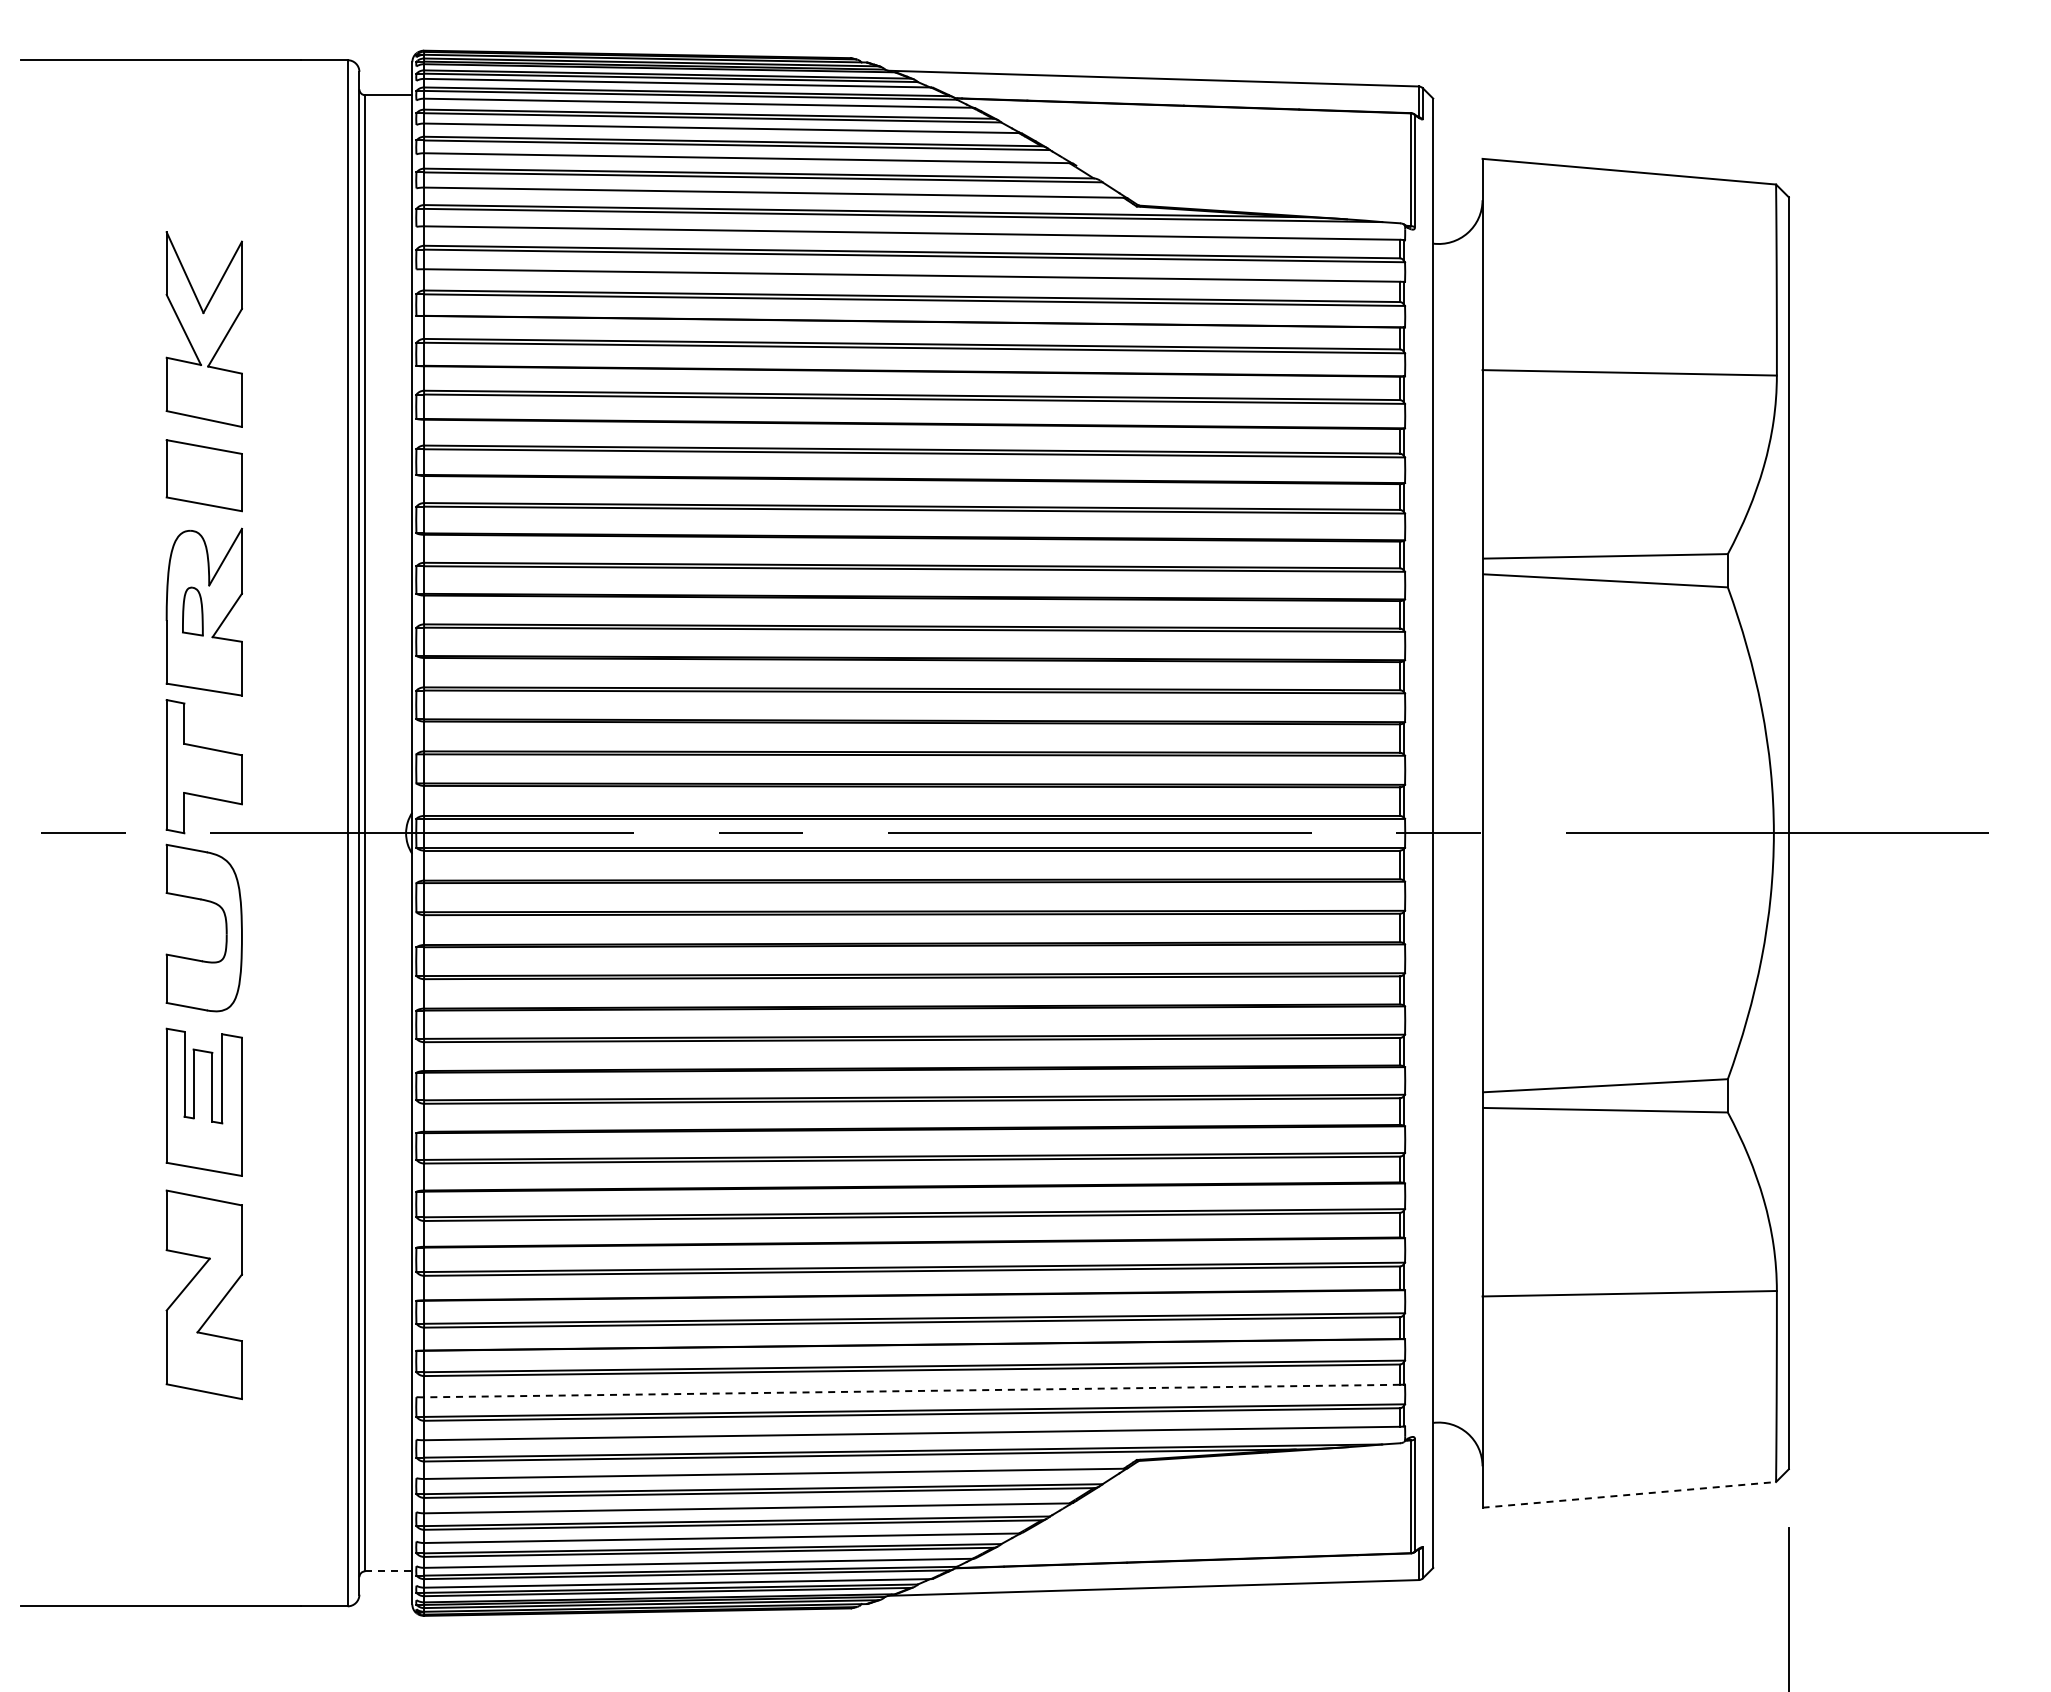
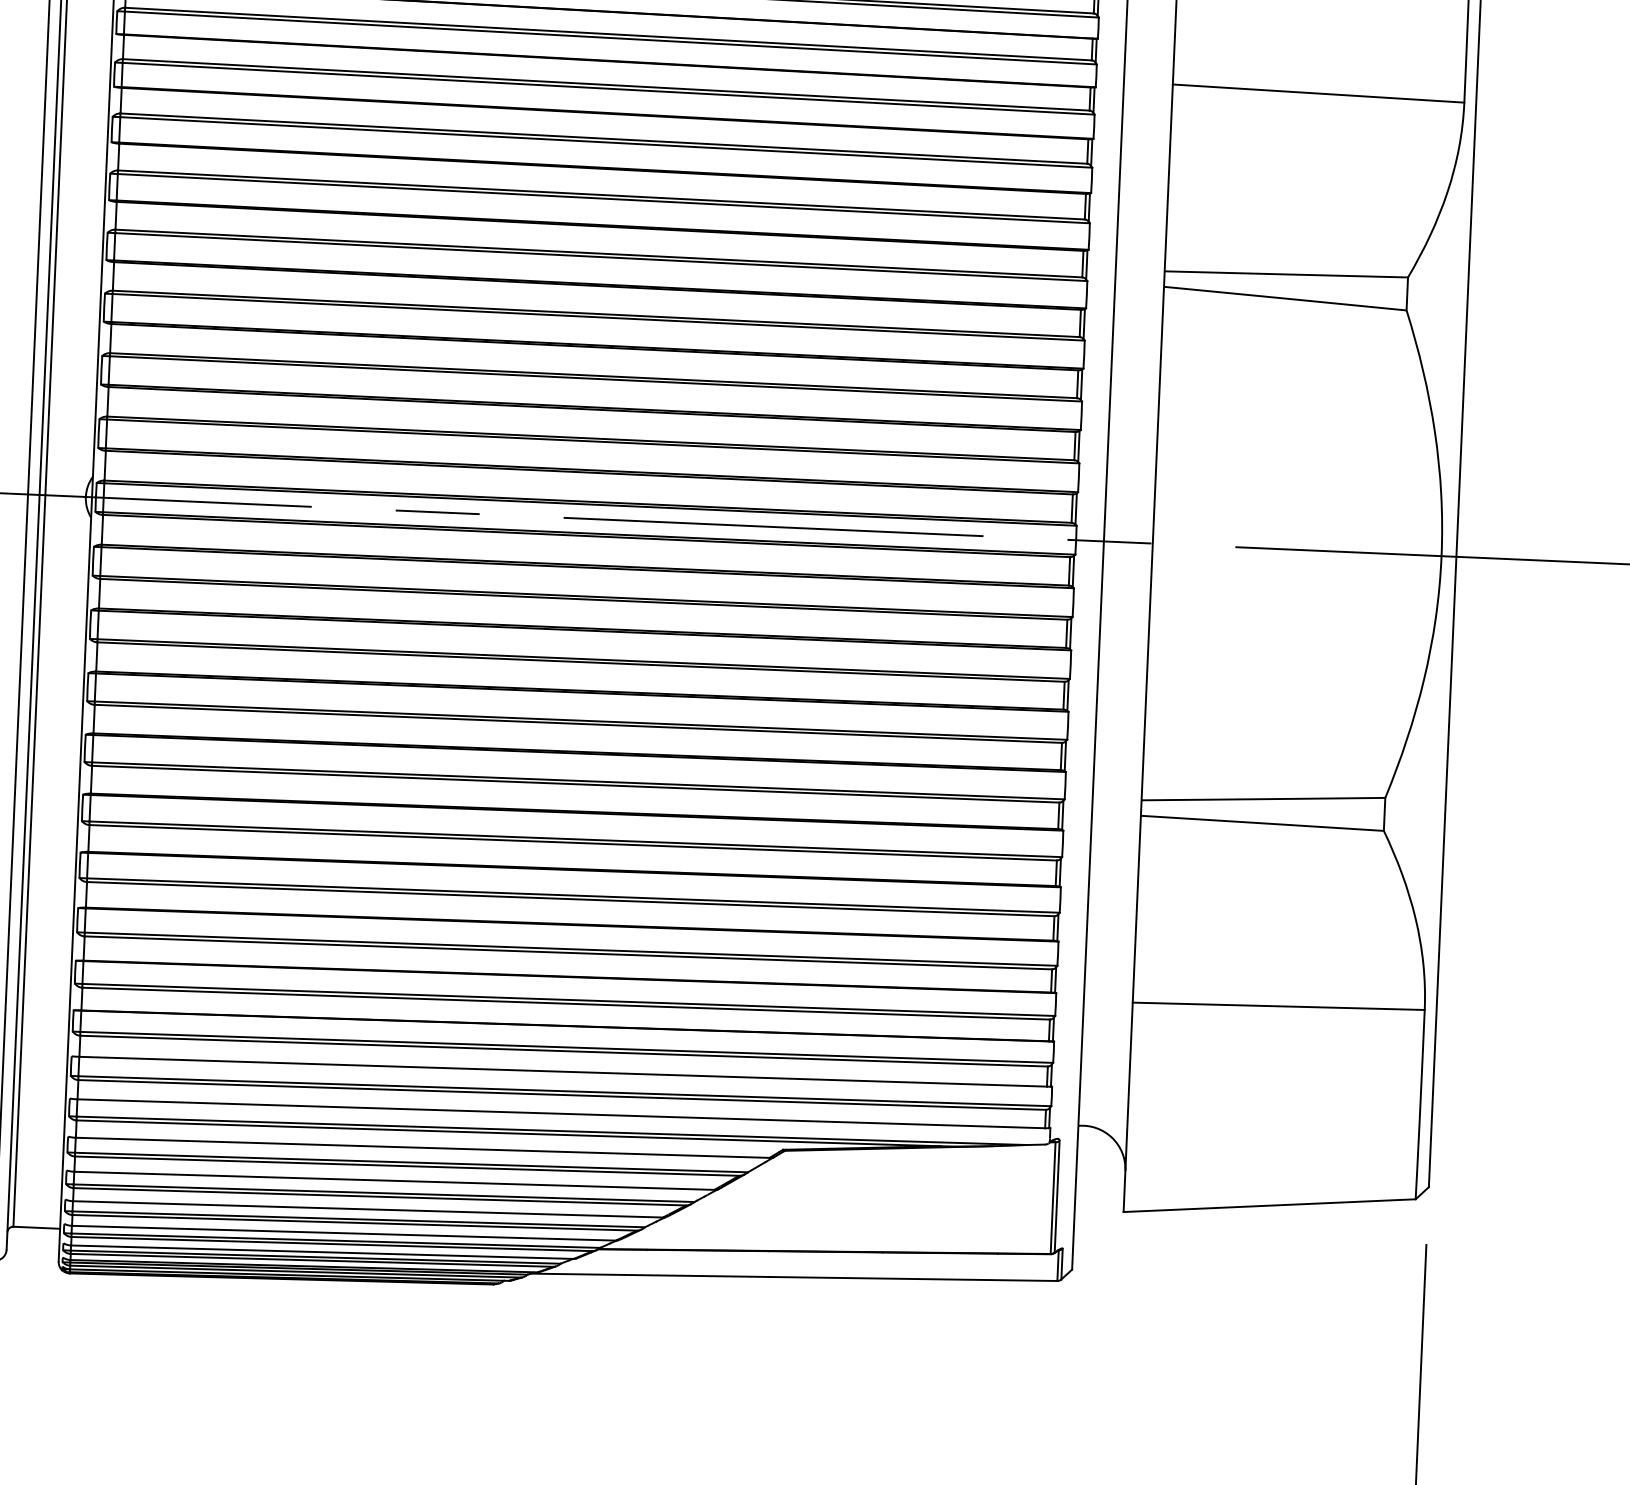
line: (911, 1391) -> (562, 1072), dashed -> solid
line: (1629, 1494) -> (1269, 1205), dashed -> solid
line: (388, 1571) -> (36, 1227), dashed -> solid

